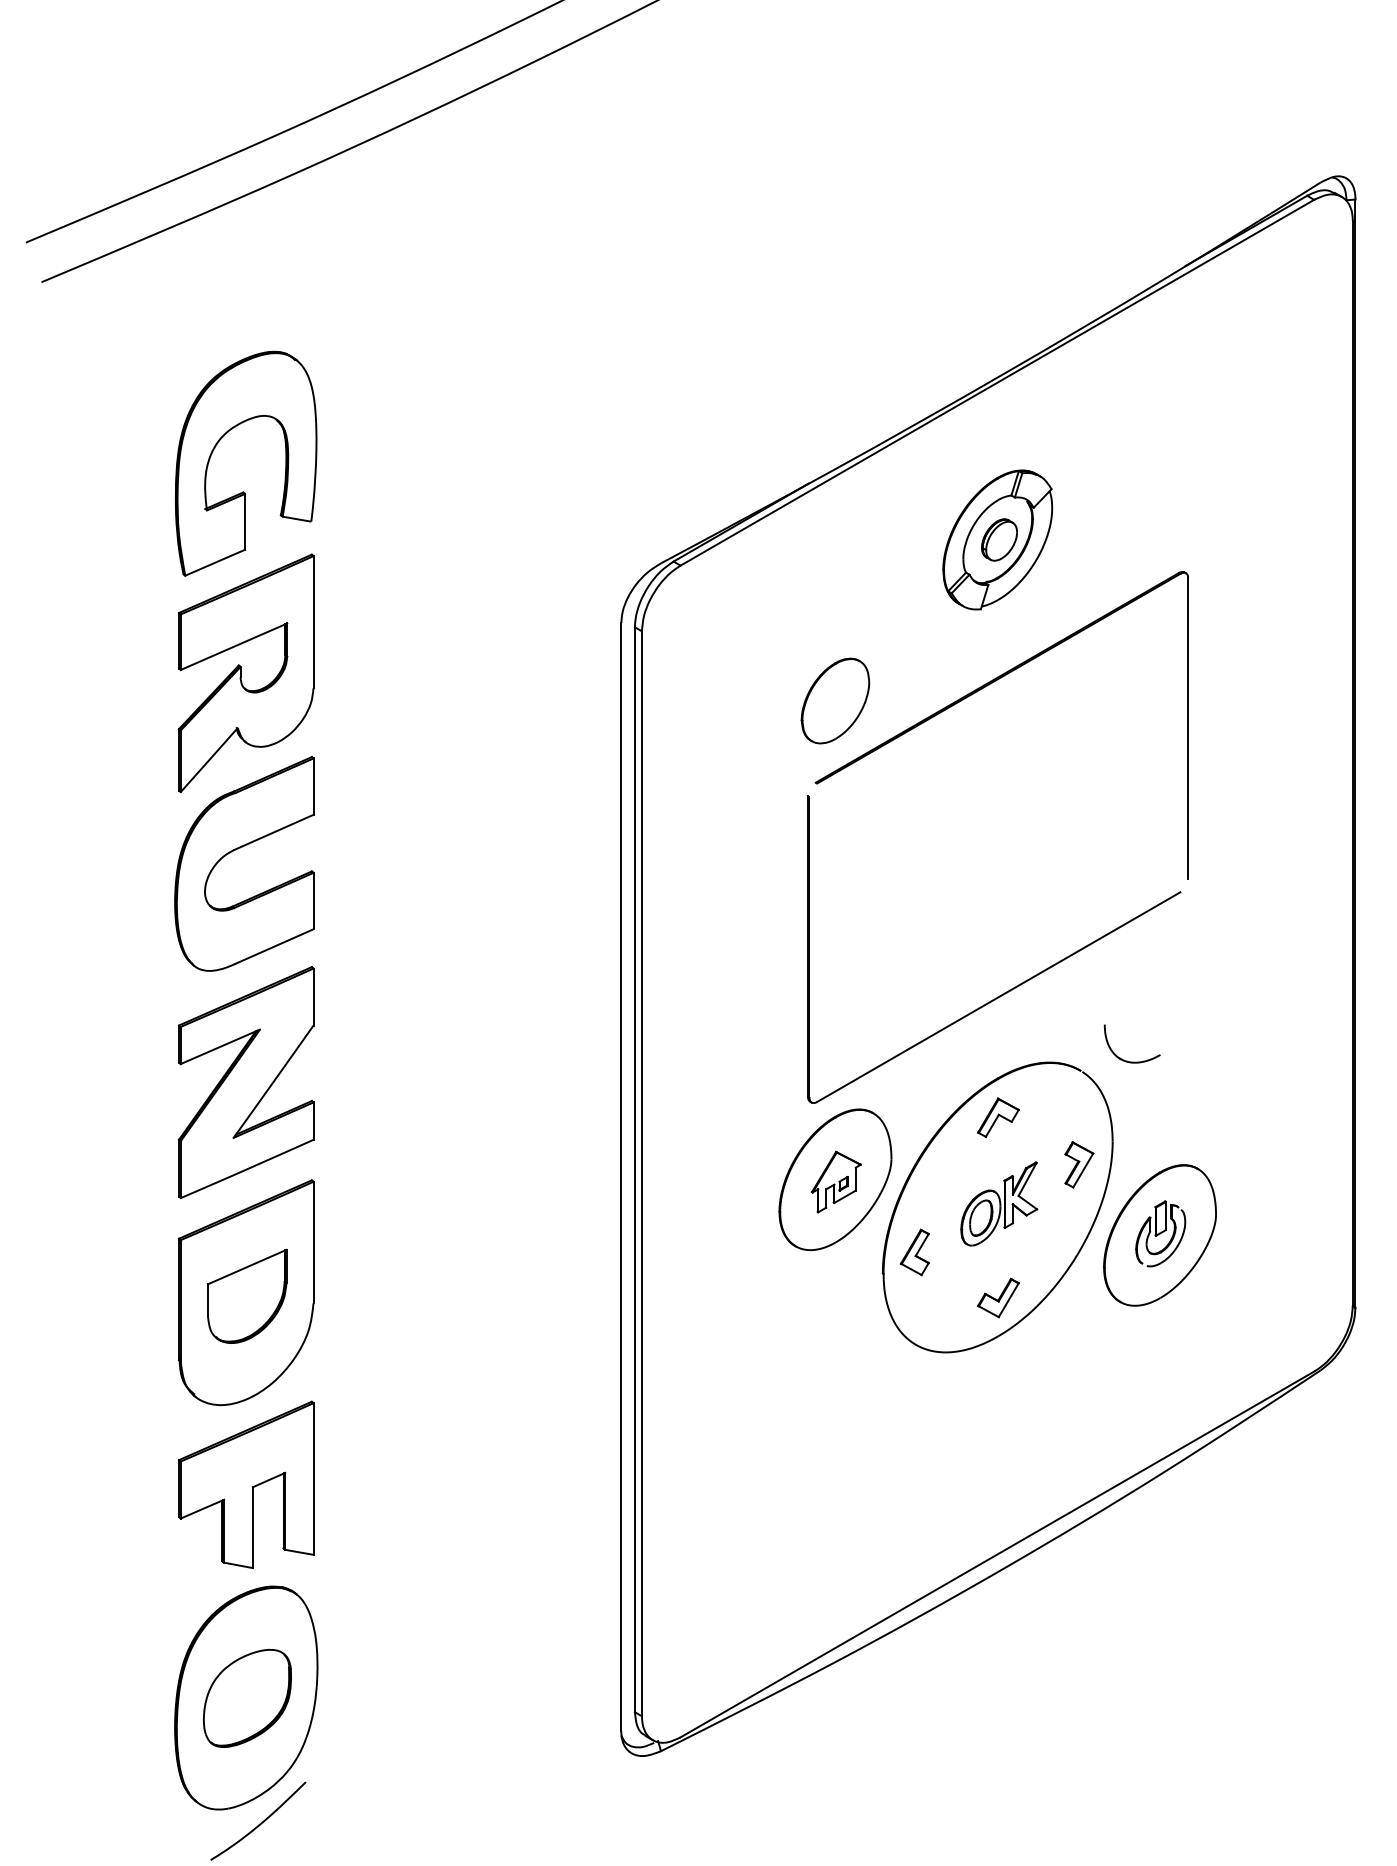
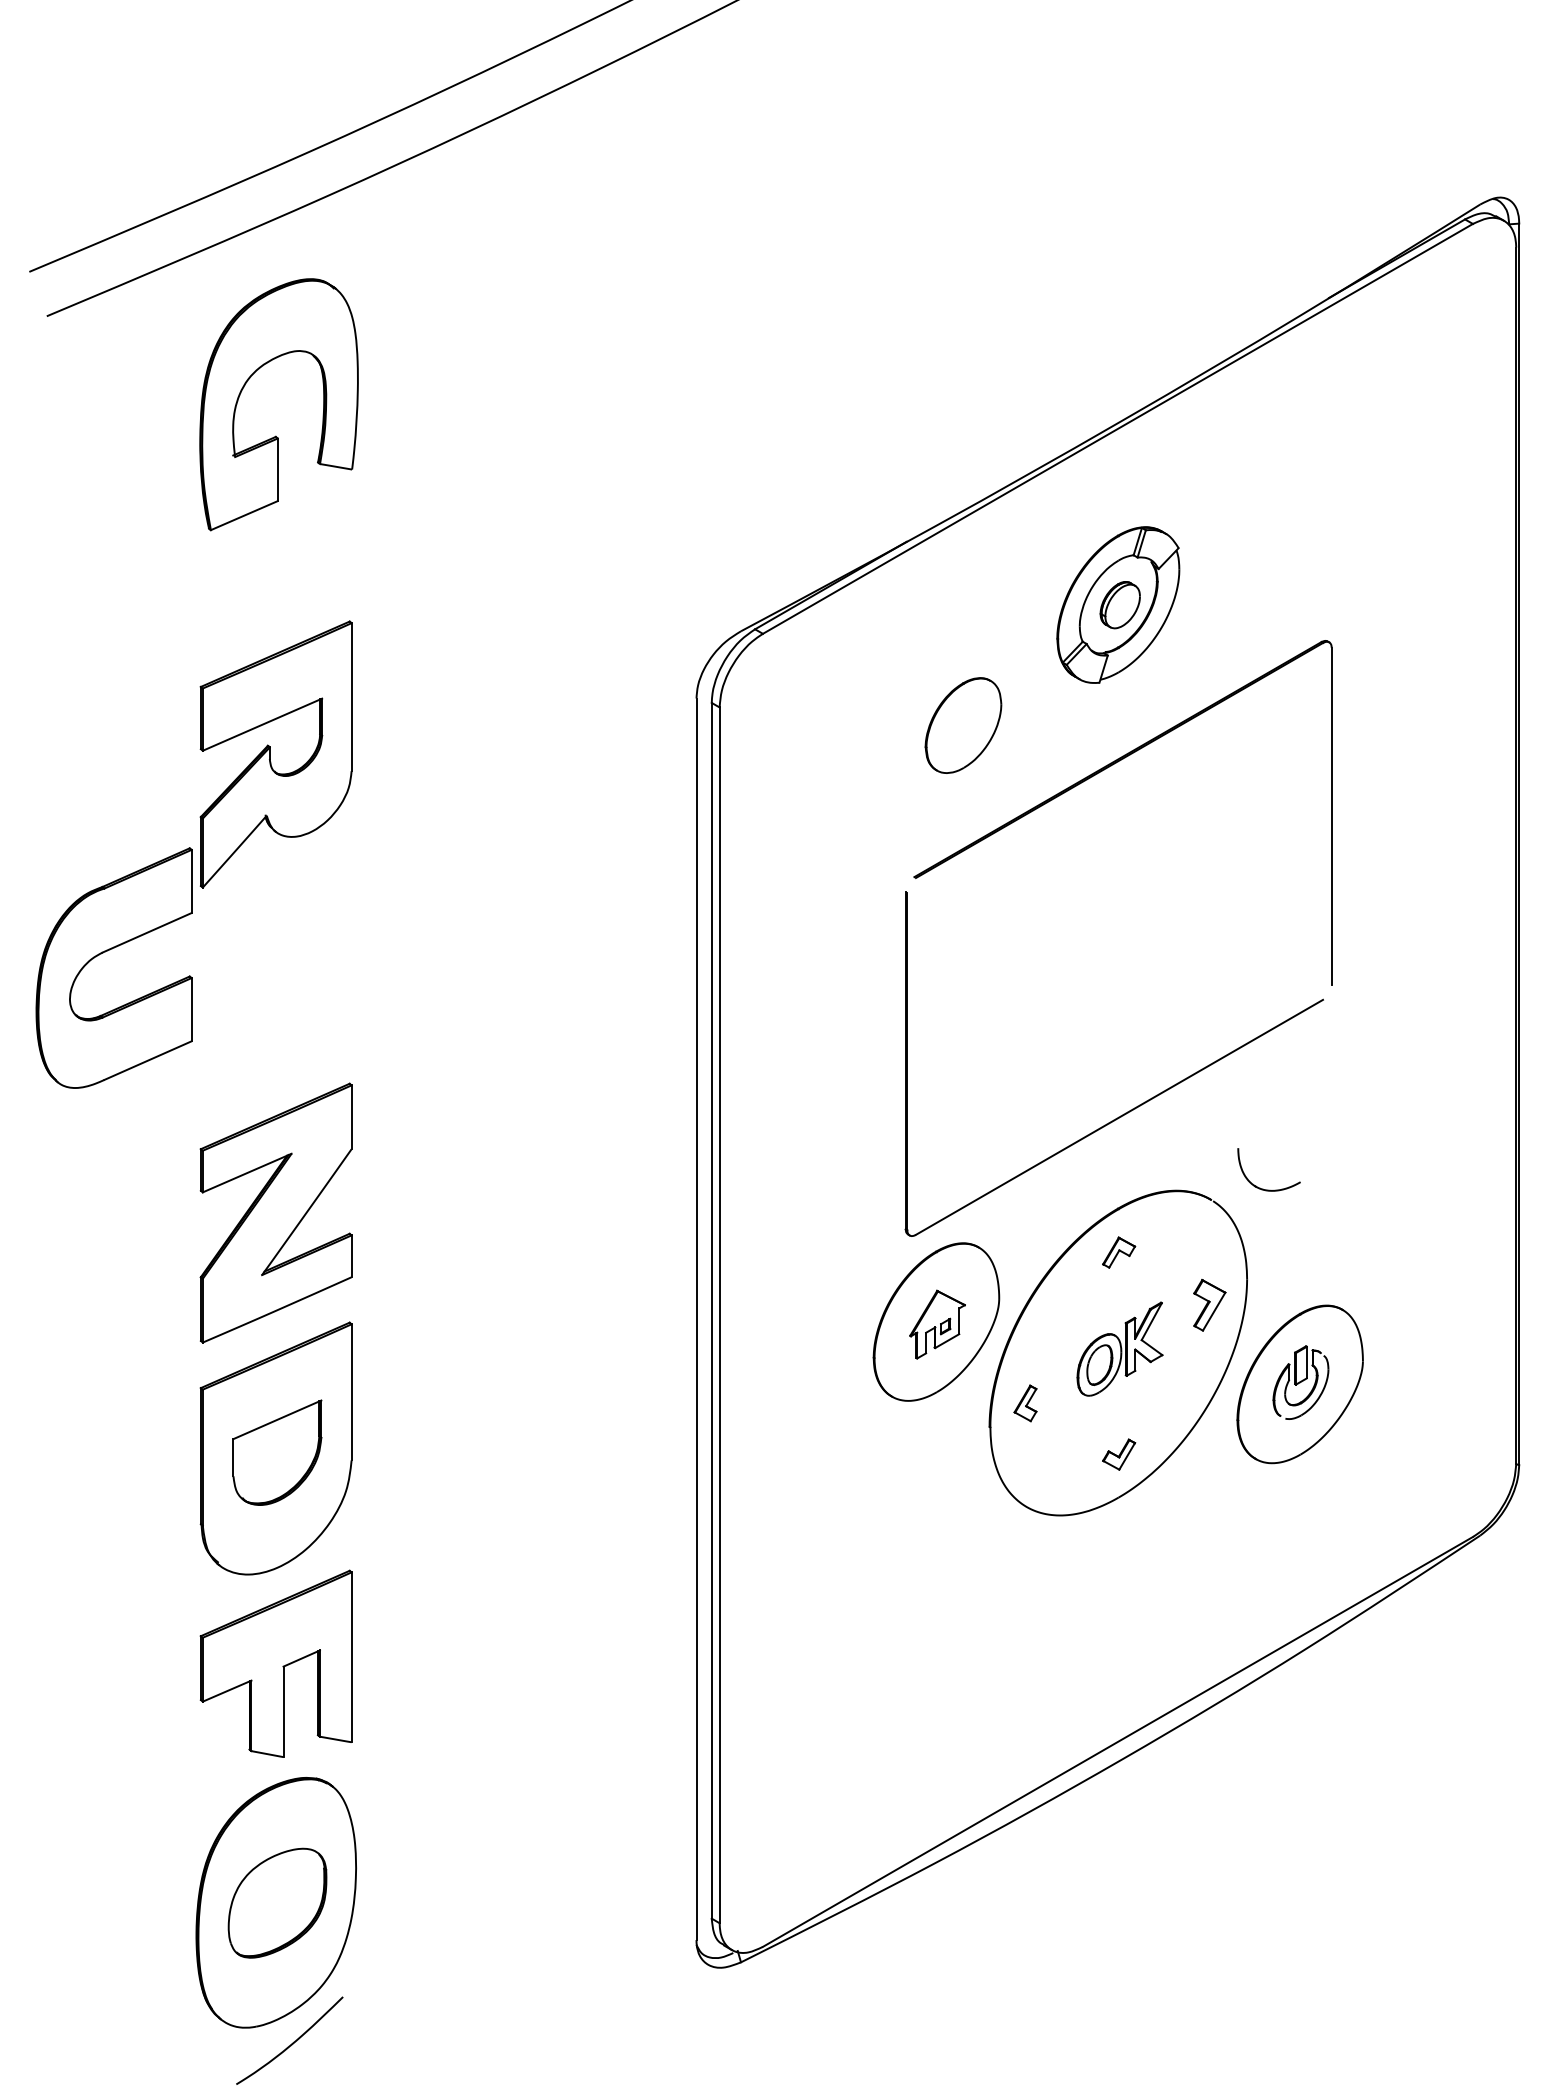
part: (242, 491) -> (275, 435), moved
part: (835, 700) -> (963, 725), moved
part: (236, 850) -> (105, 952), moved
part: (997, 1117) -> (1118, 1252), size x0.7
part: (914, 1252) -> (1025, 1403), size x0.7
part: (997, 1297) -> (1118, 1454), size x0.7

